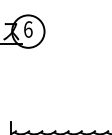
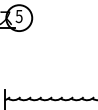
text: (27, 29) -> (18, 16), 6 -> 5

